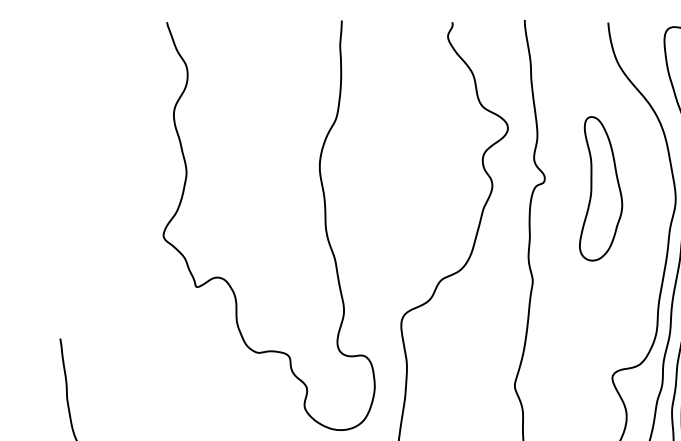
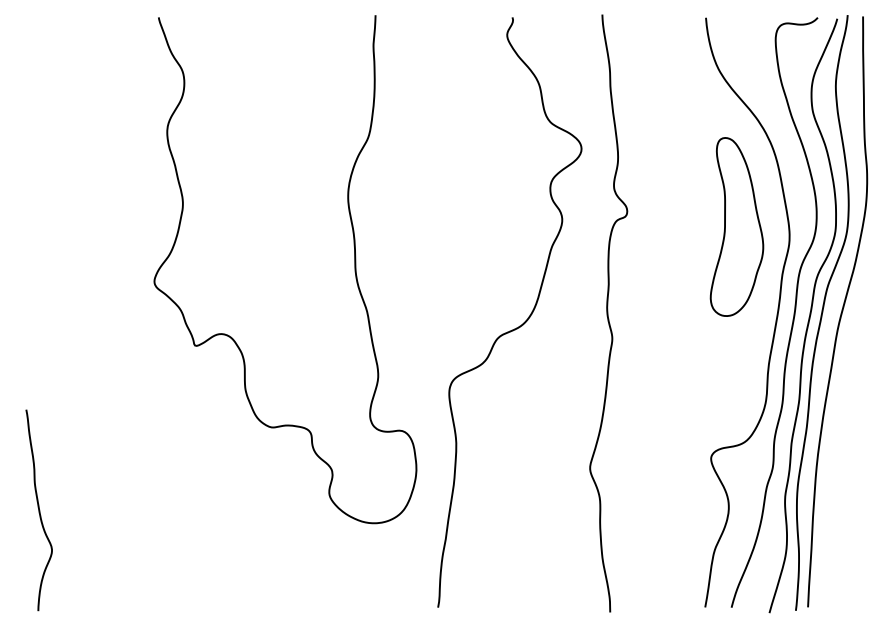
part: (600, 188) -> (736, 226), moved

